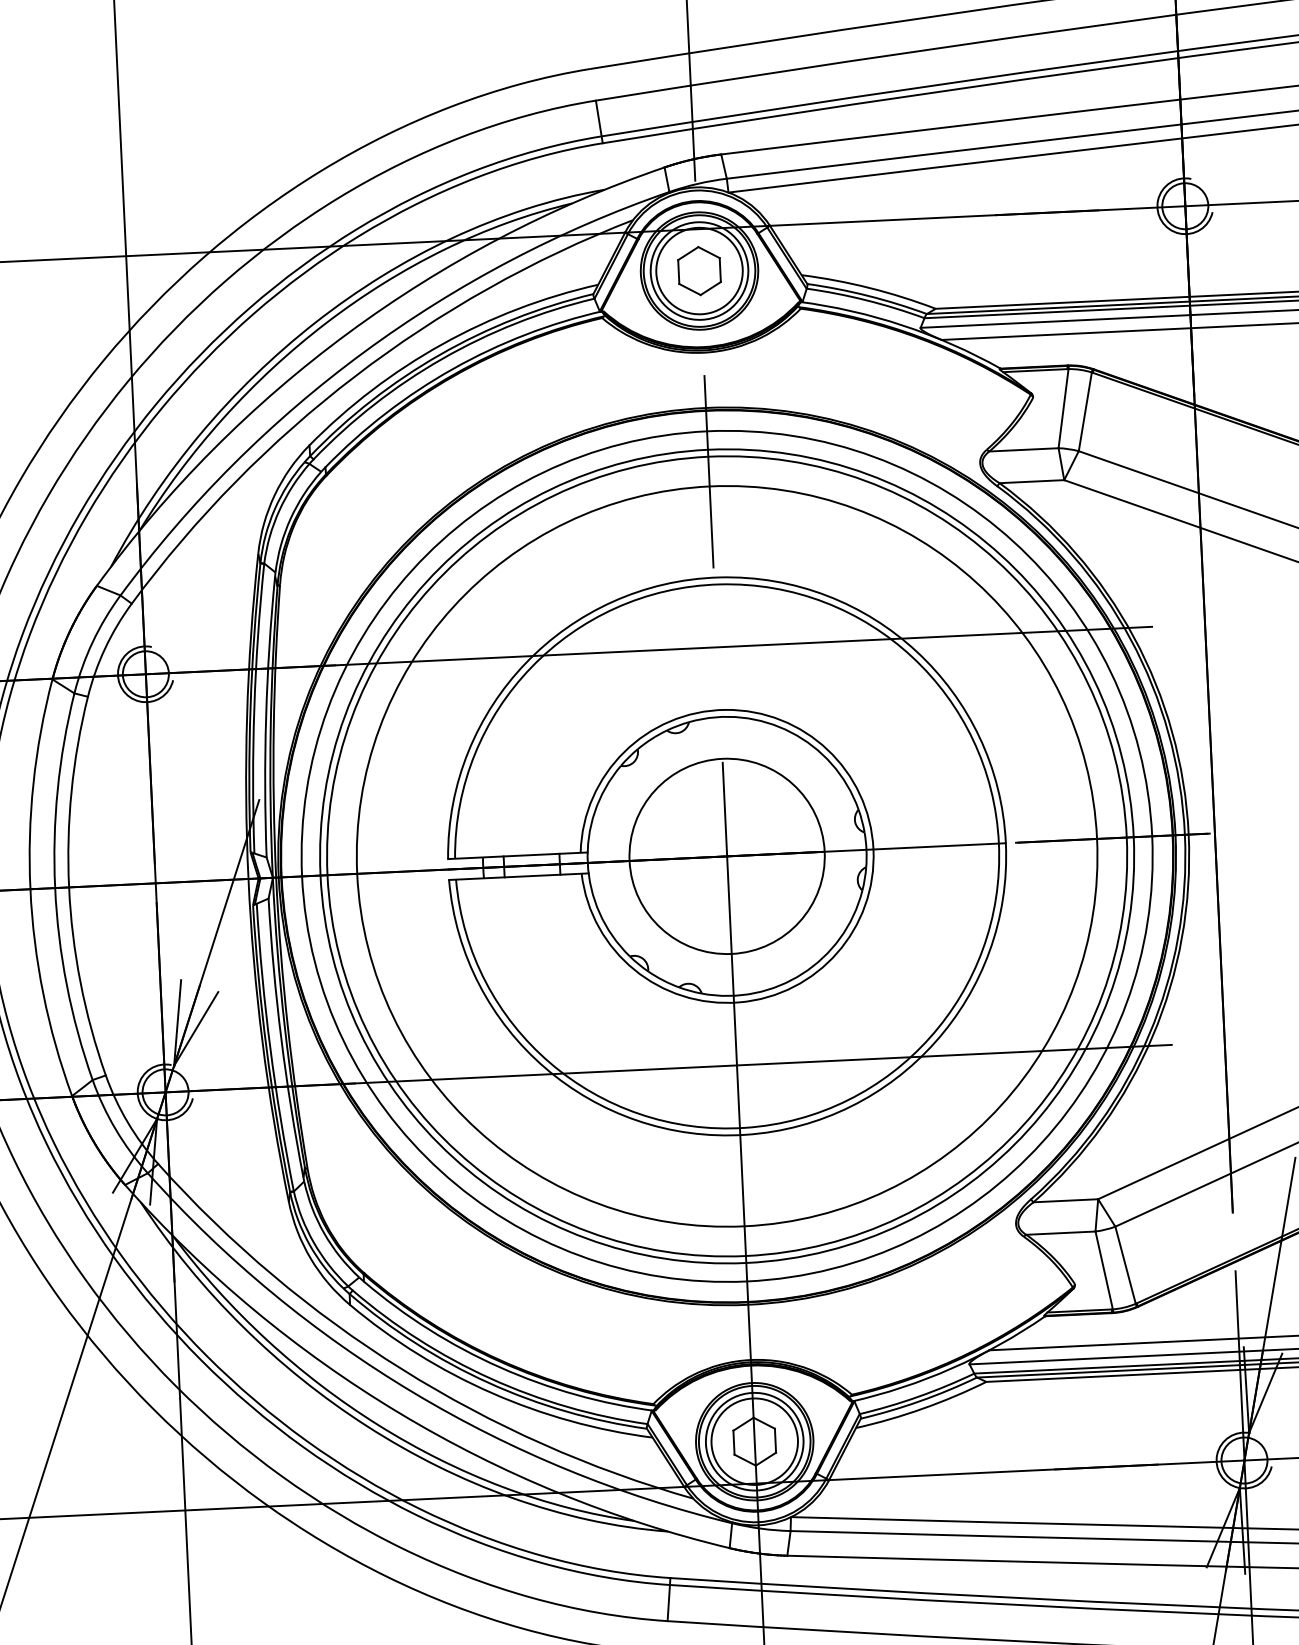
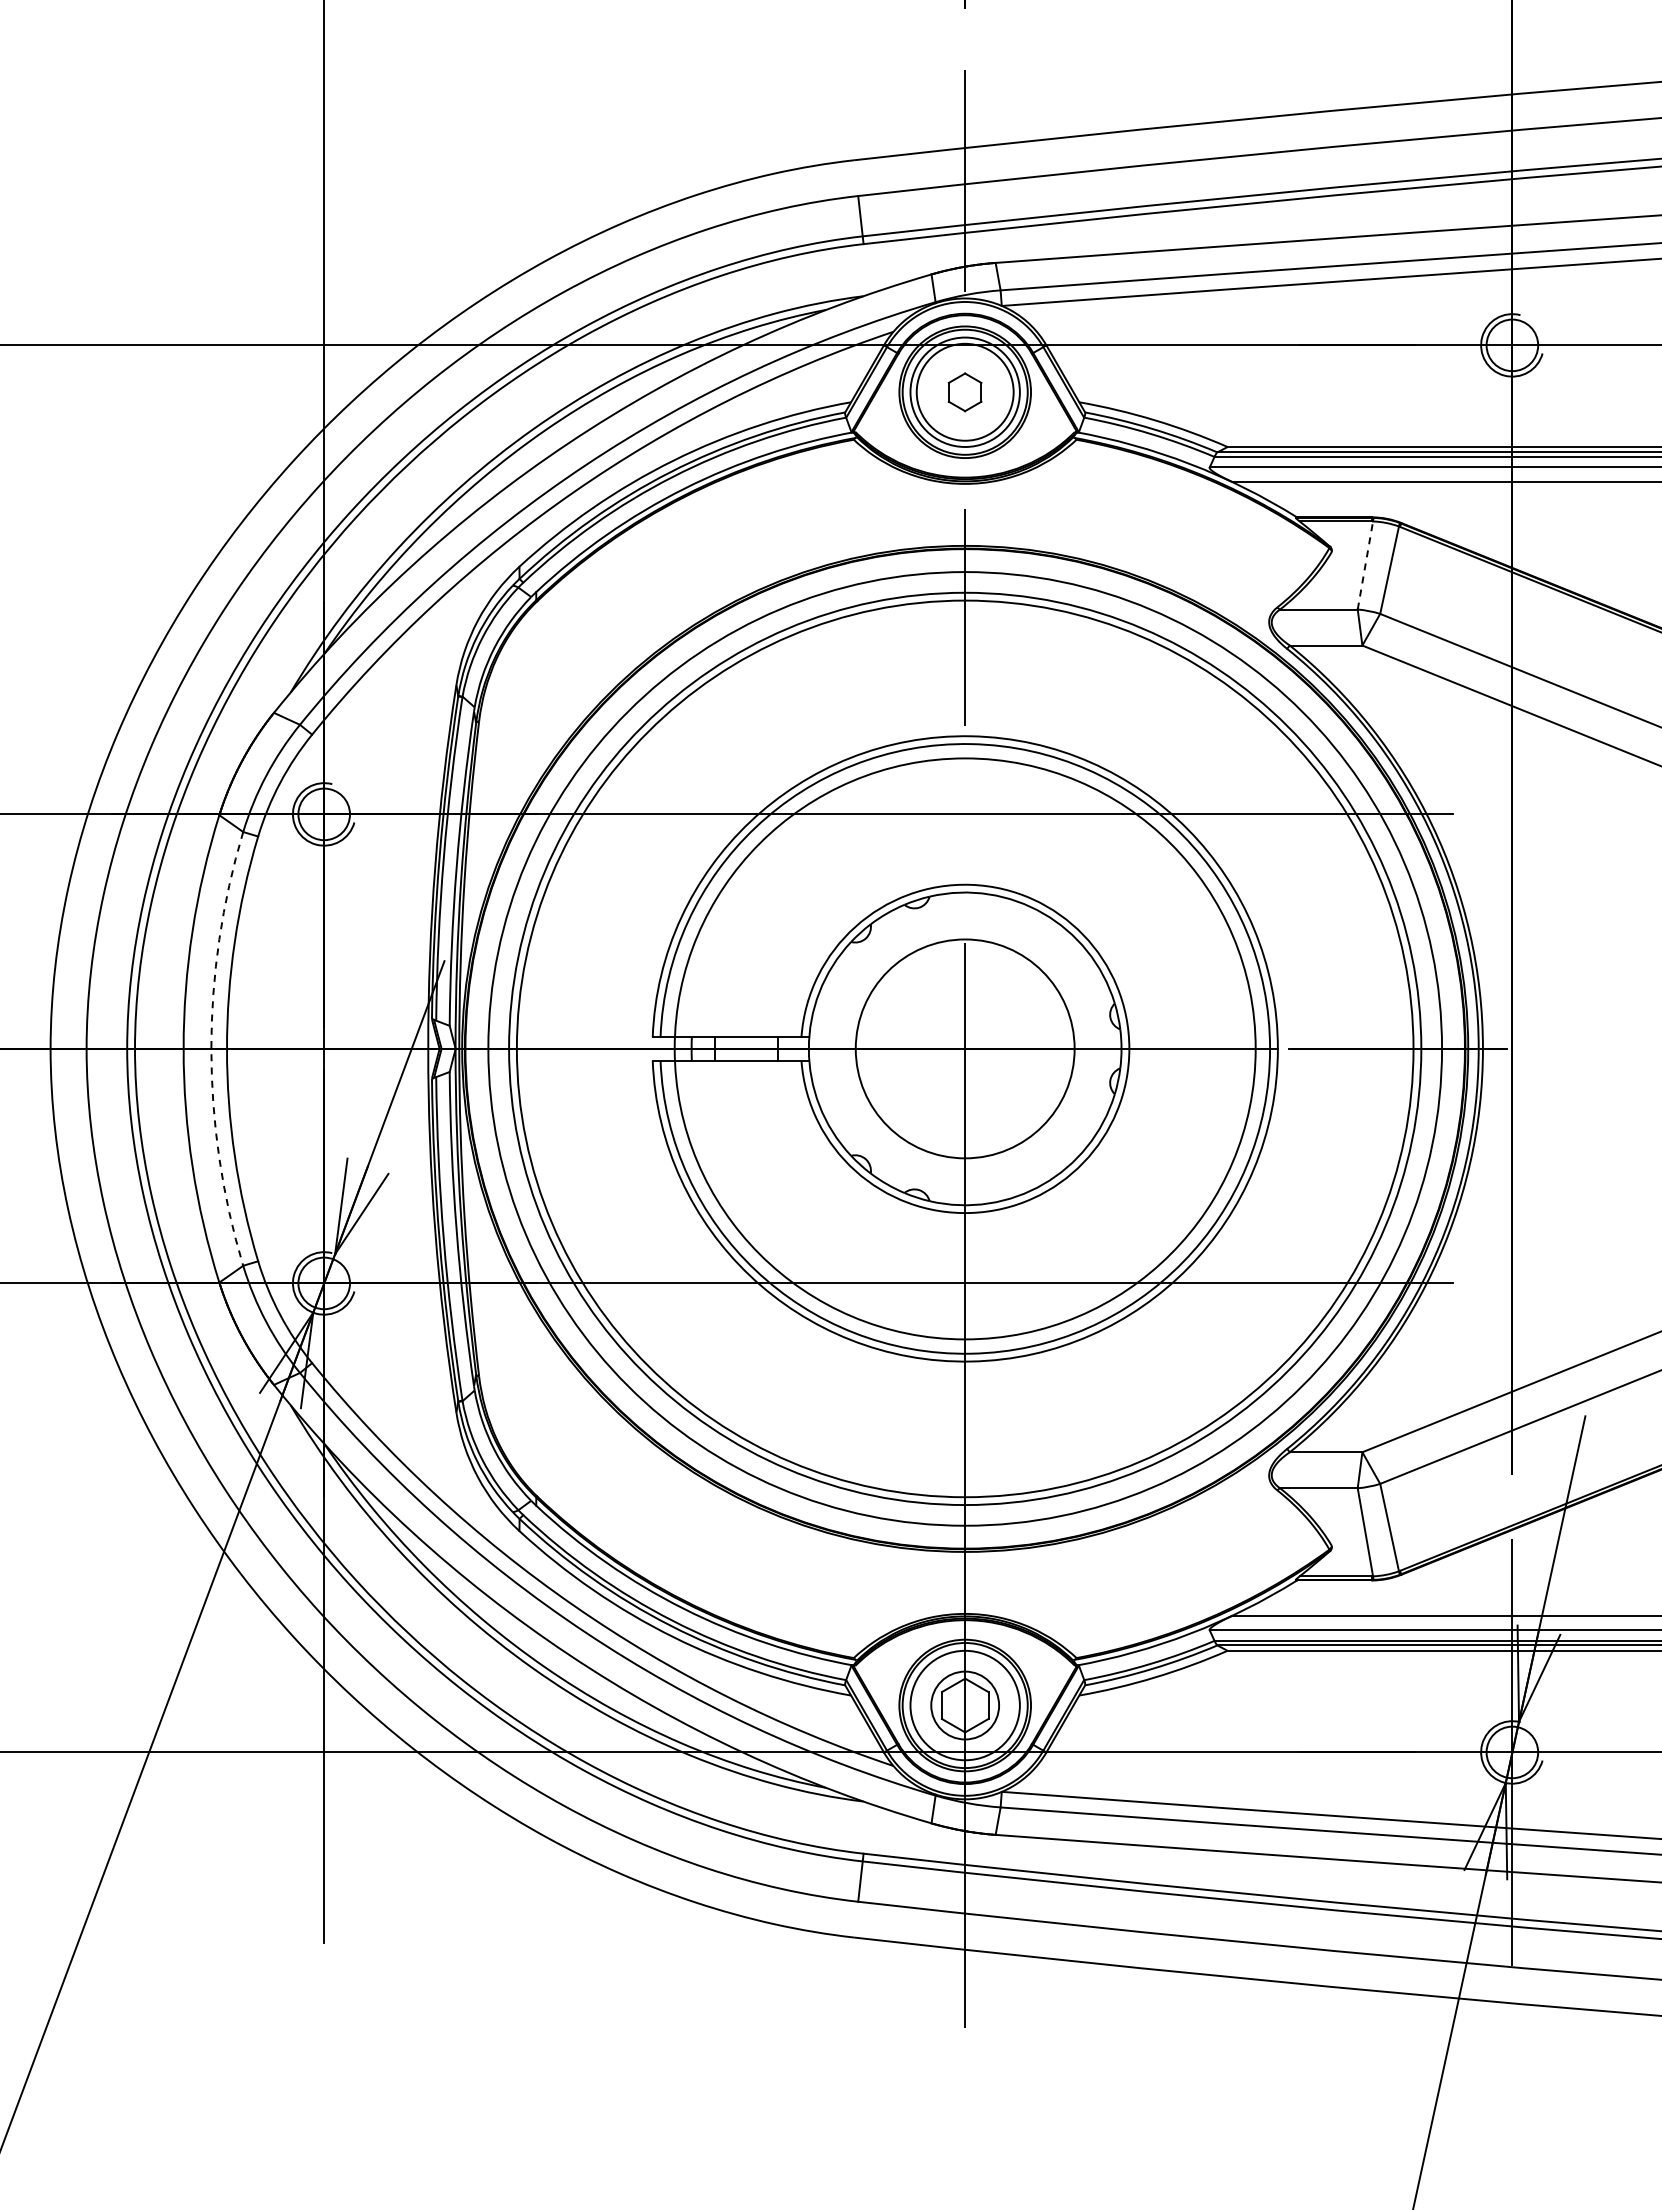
part: (698, 271) -> (964, 392), size x0.7
line: (1063, 408) -> (1365, 565), solid -> dashed
circle: (727, 856) -> (965, 1048), size x0.7
arc: (55, 887) -> (211, 1048), solid -> dashed
circle: (754, 1441) -> (964, 1705), size x0.7

